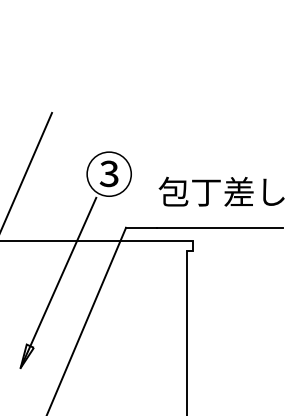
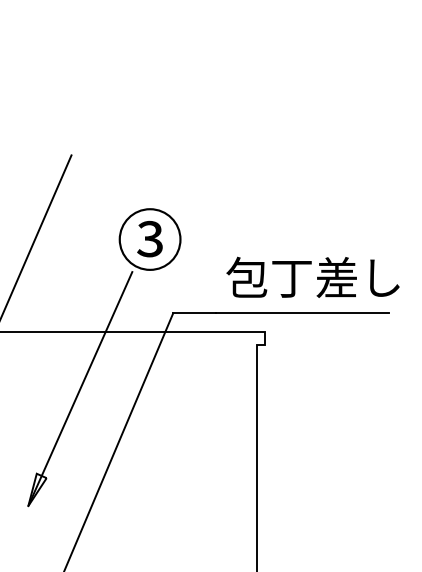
text: (221, 191) -> (312, 277), moved

